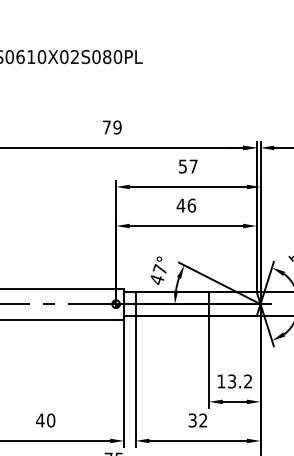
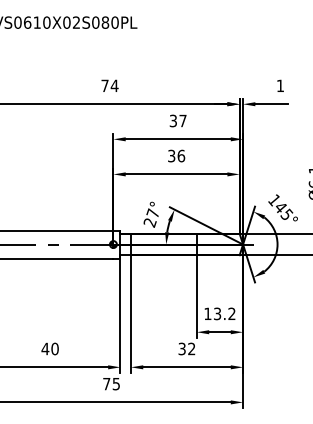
text: (117, 127) -> (114, 85), 79 -> 74
text: (183, 166) -> (173, 120), 57 -> 37
text: (180, 204) -> (171, 155), 46 -> 36
text: (156, 279) -> (149, 222), 47° -> 27°

